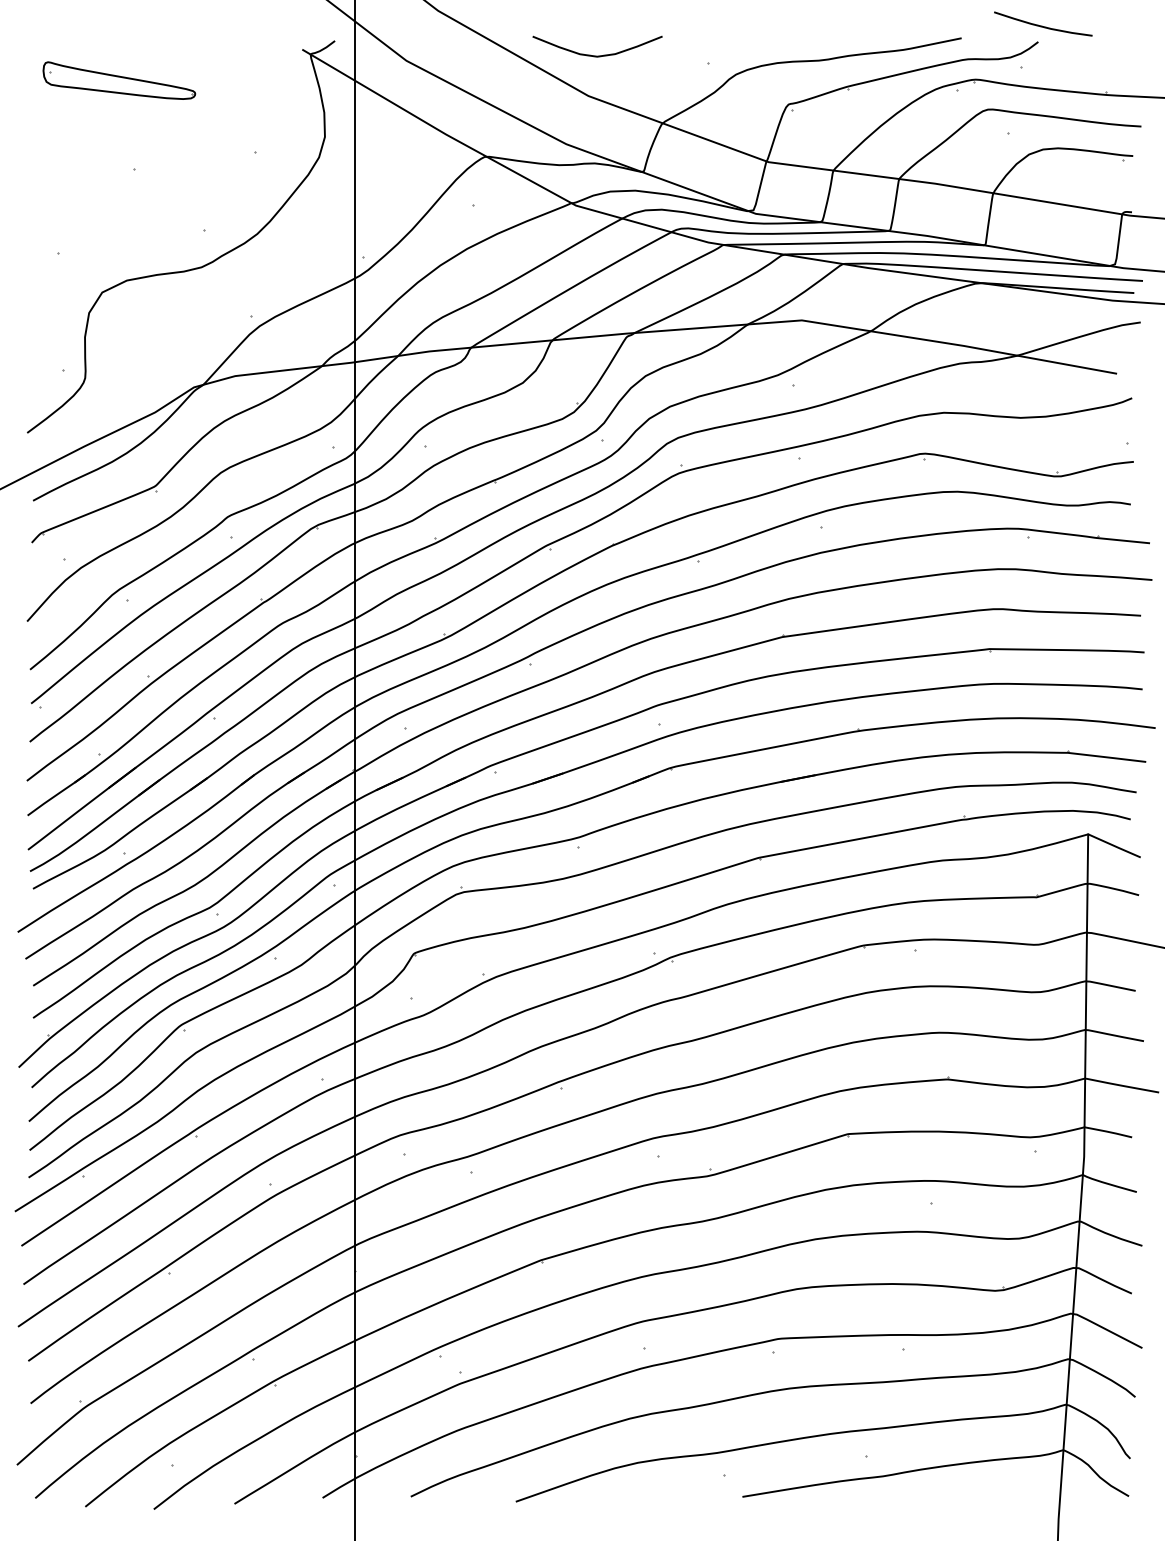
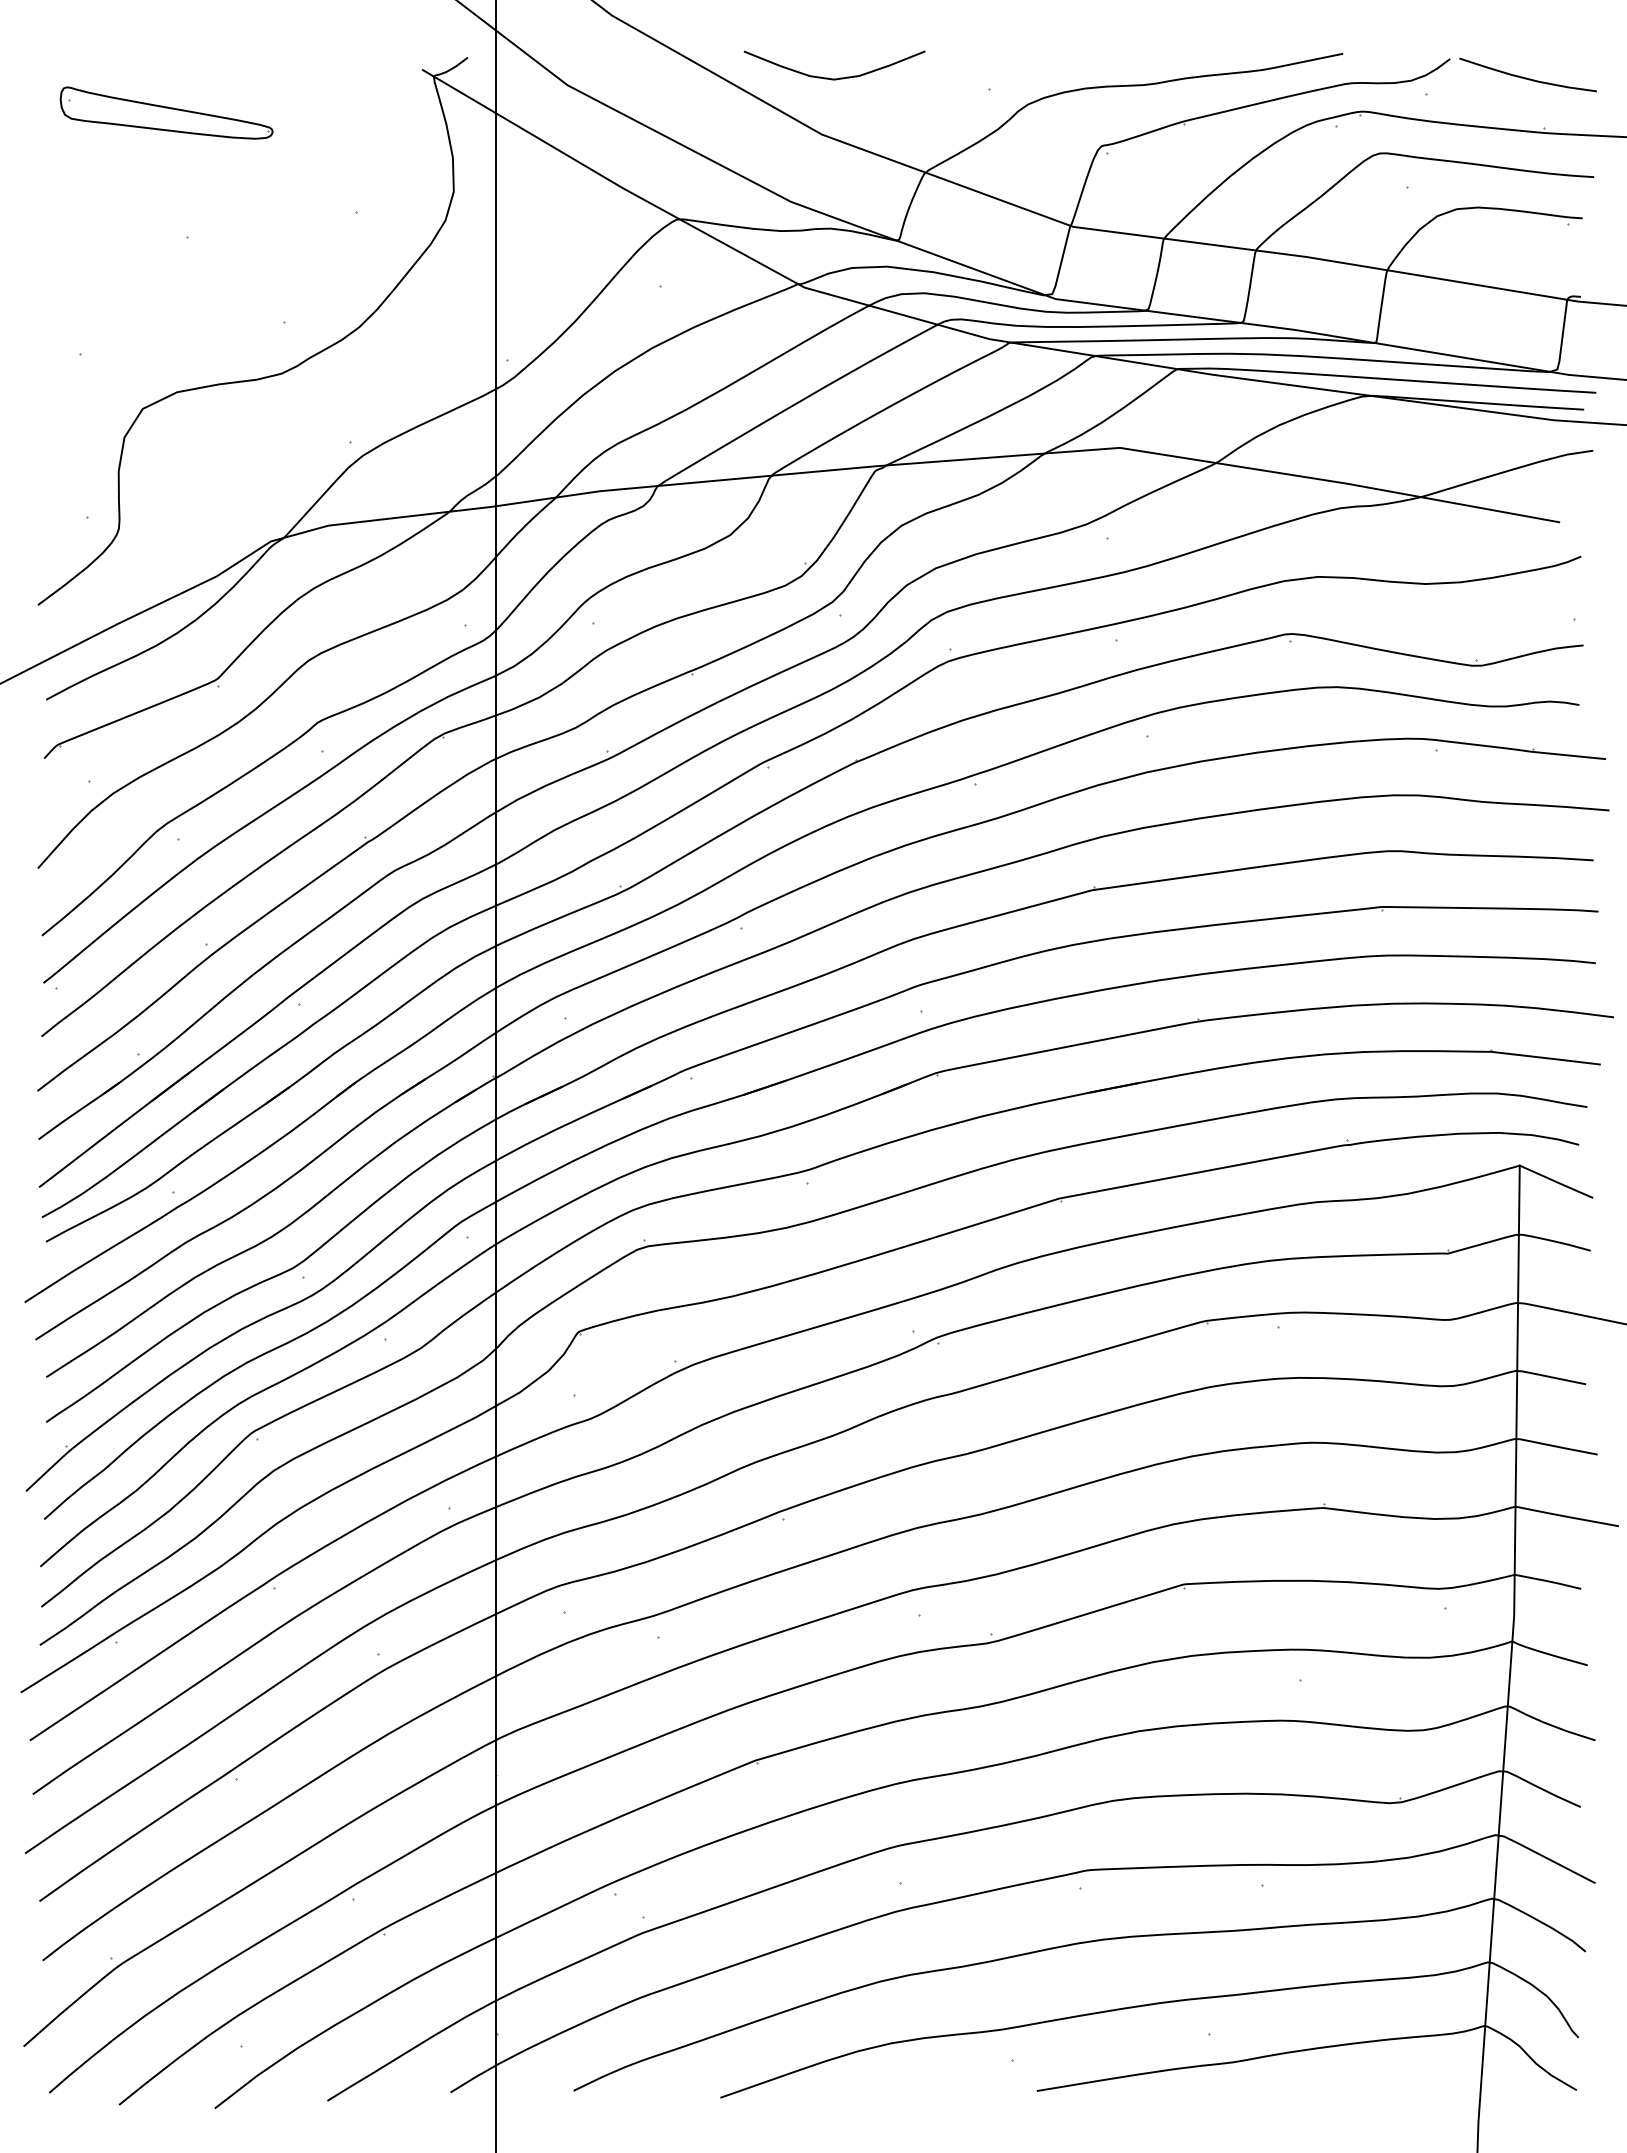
curve: (1042, 25) -> (1526, 77), moved

